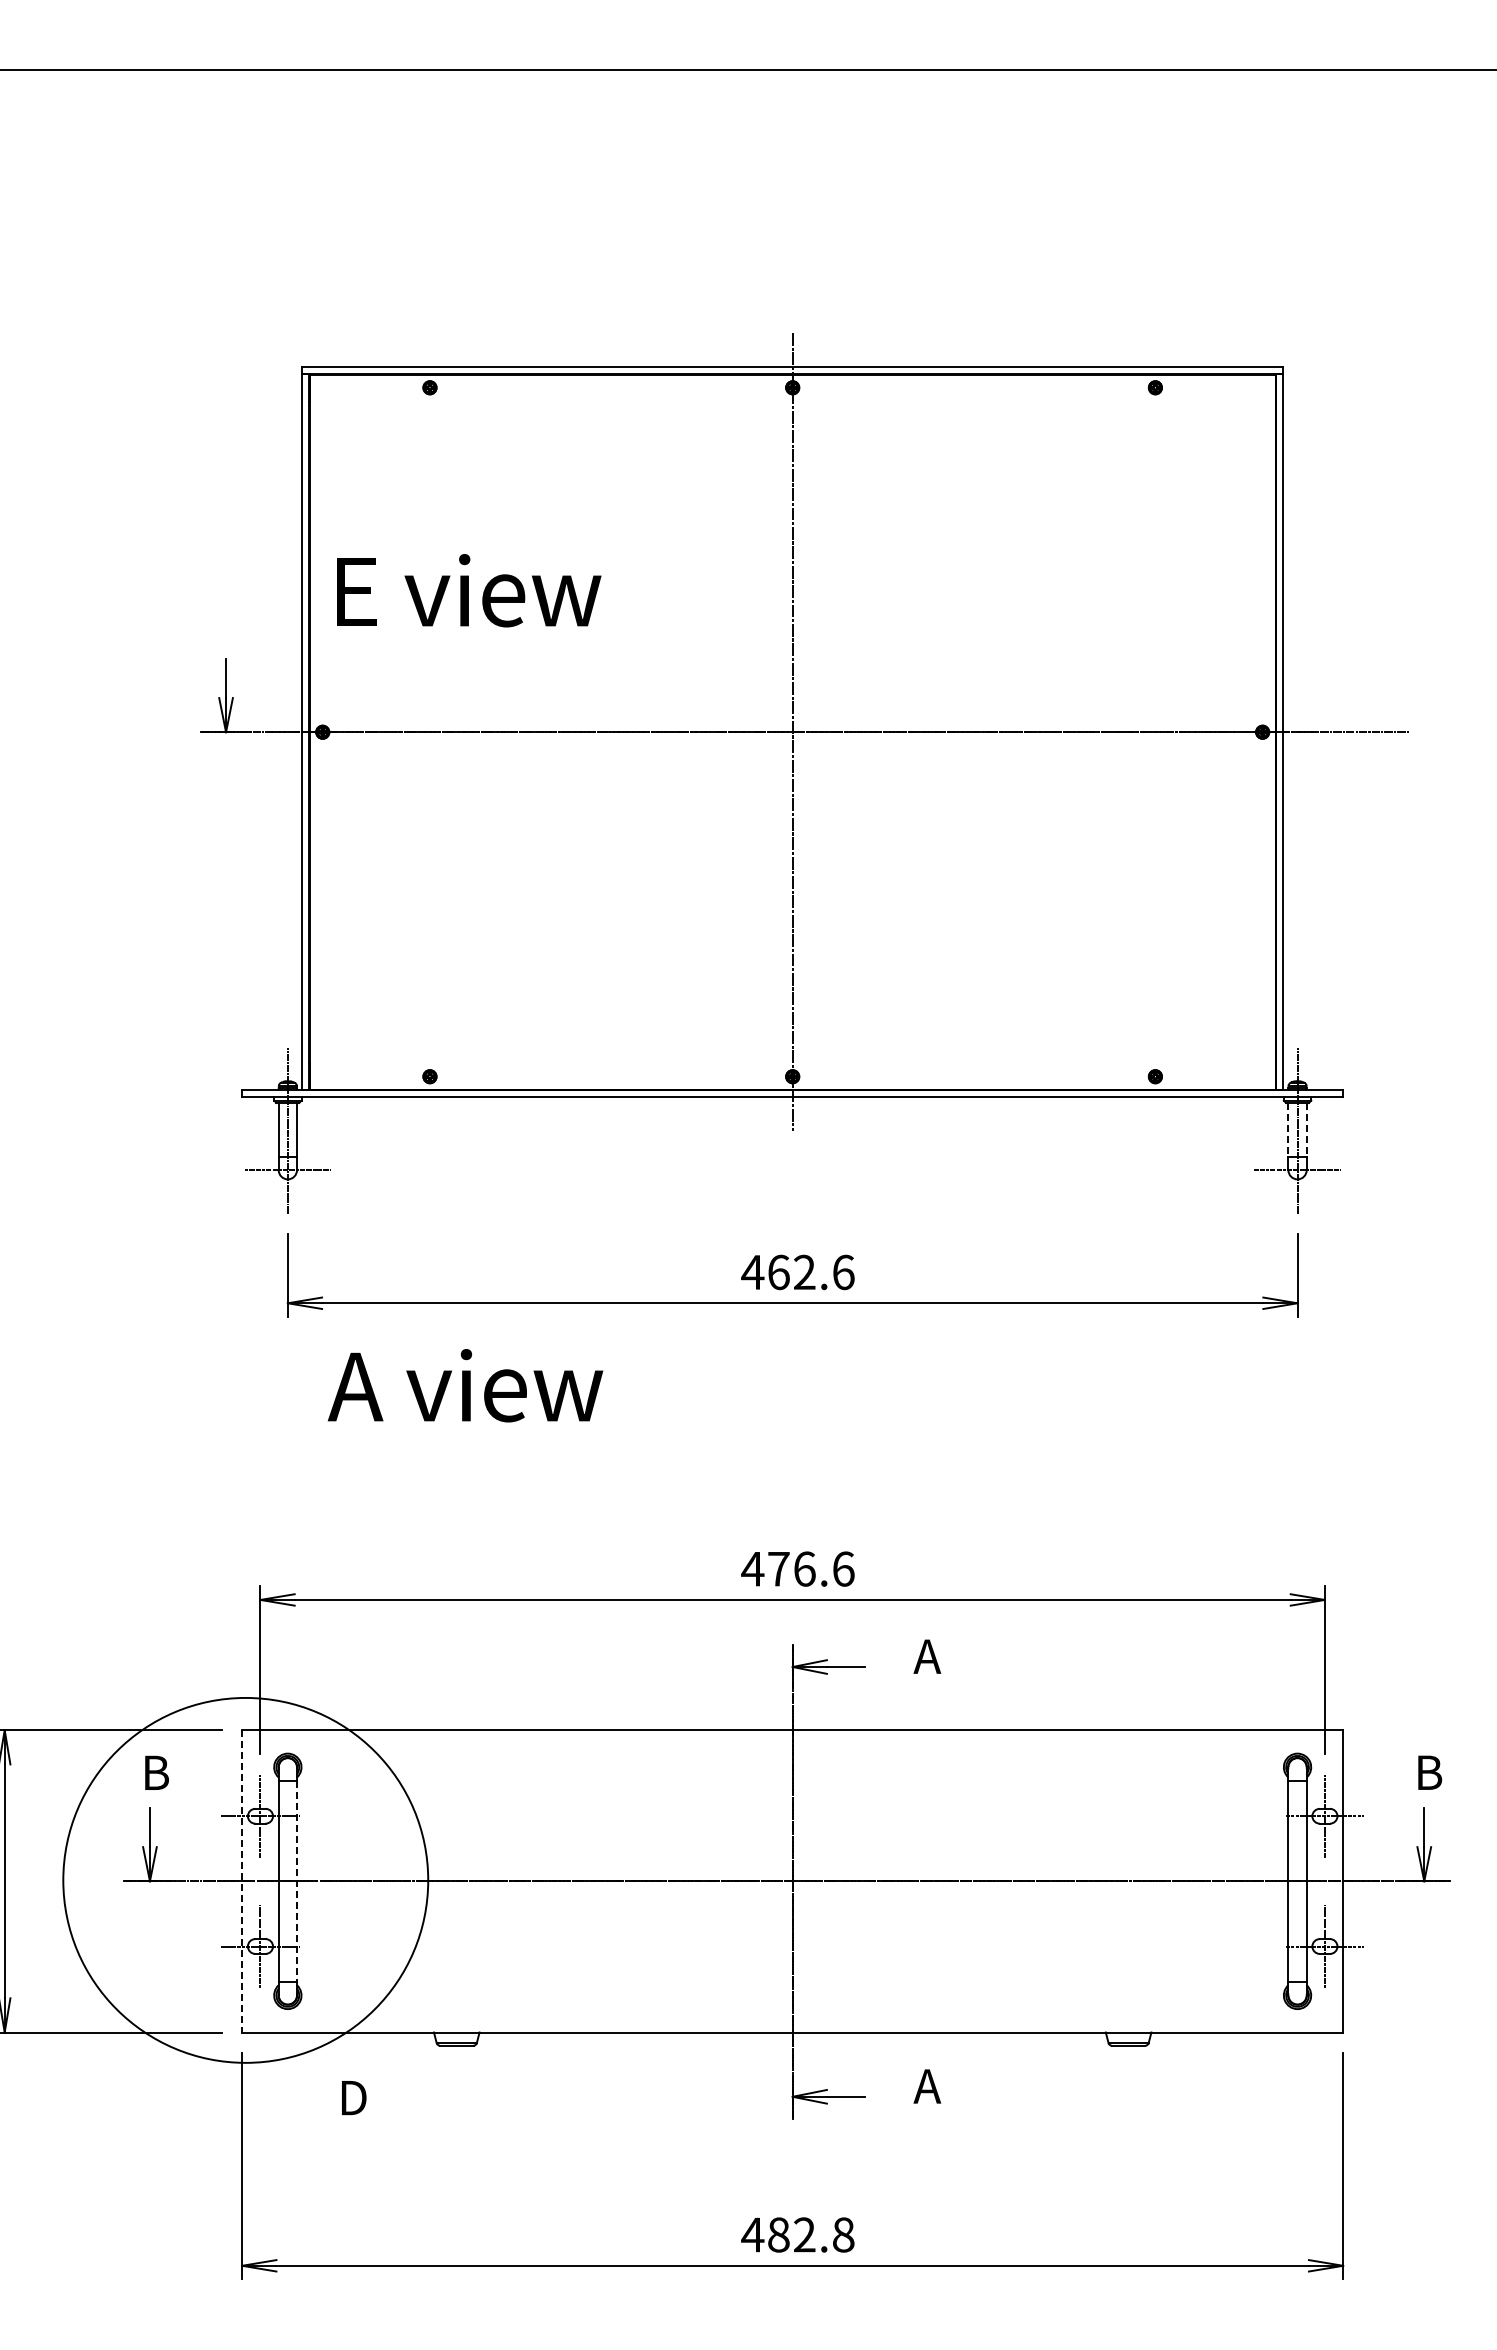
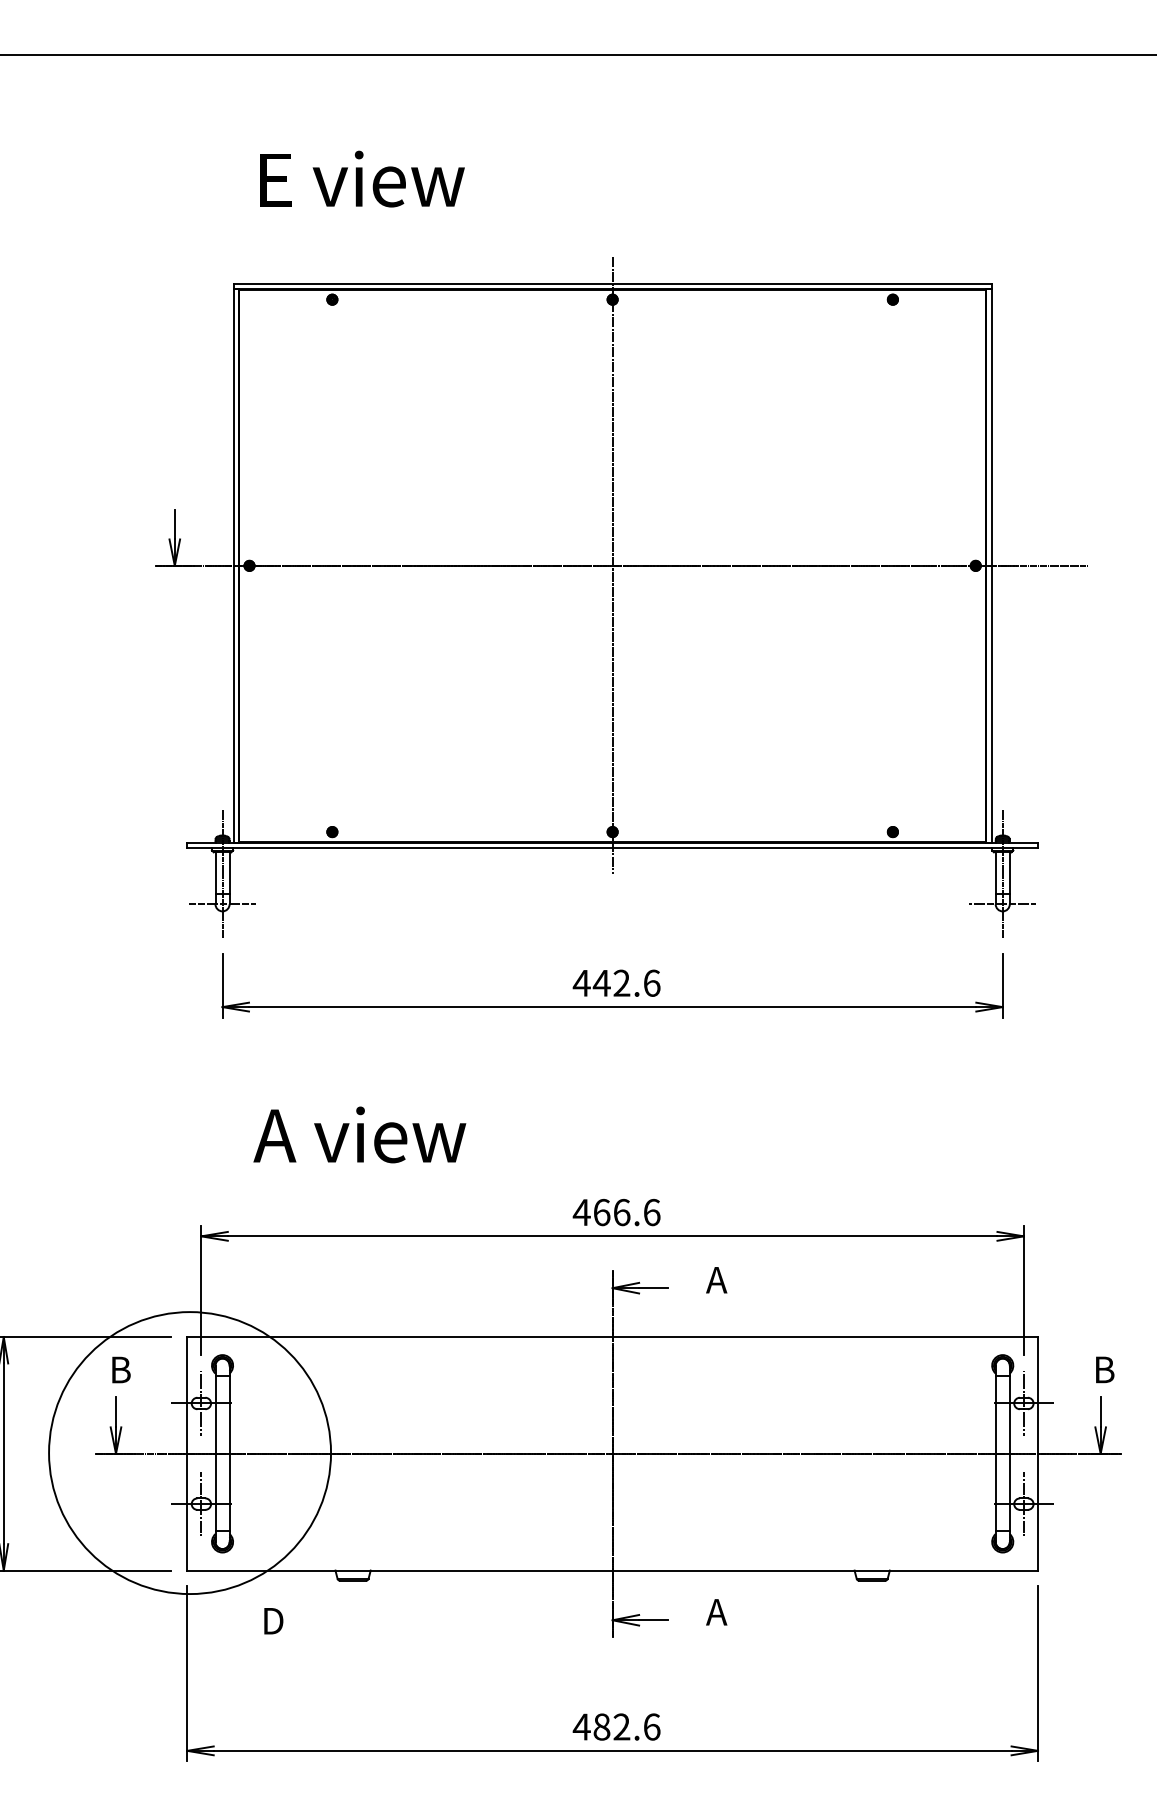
text: (469, 590) -> (362, 178), moved
line: (1288, 1129) -> (995, 872), dashed -> solid
line: (1306, 1129) -> (1009, 872), dashed -> solid
text: (778, 1272) -> (601, 983), 462.6 -> 442.6
text: (465, 1385) -> (359, 1134), moved
text: (778, 1568) -> (601, 1212), 476.6 -> 466.6
line: (242, 1881) -> (187, 1453), dashed -> solid
line: (296, 1881) -> (229, 1453), dashed -> solid
text: (843, 2234) -> (651, 1726), 482.8 -> 482.6

